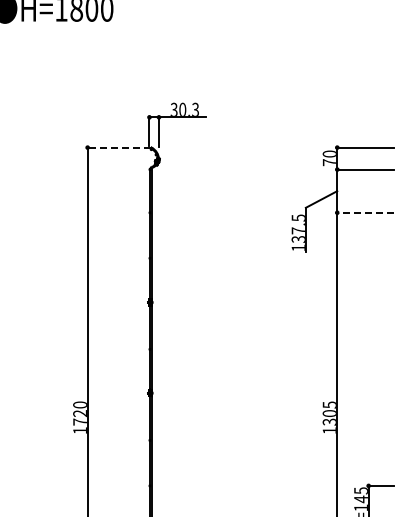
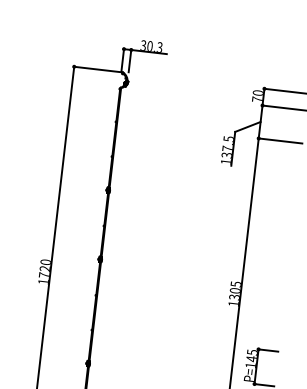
line: (119, 147) -> (98, 69), dashed -> solid
line: (365, 212) -> (280, 140), dashed -> solid

